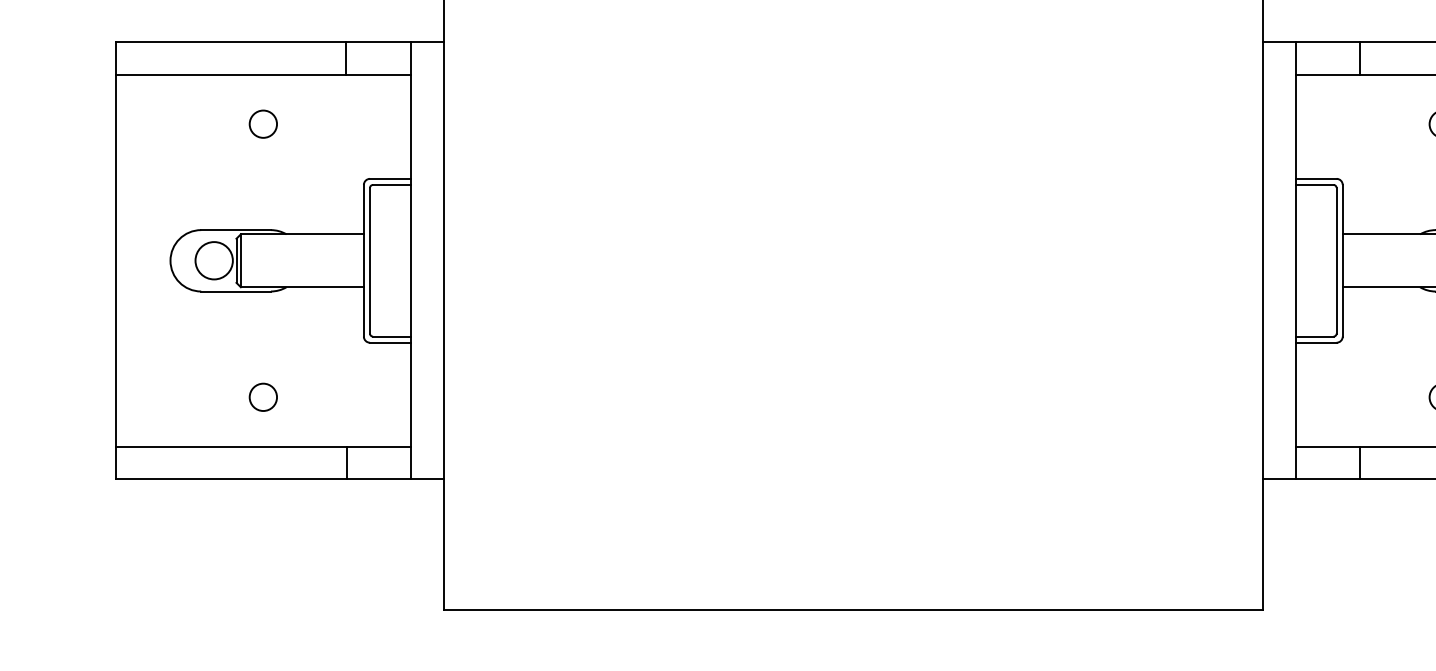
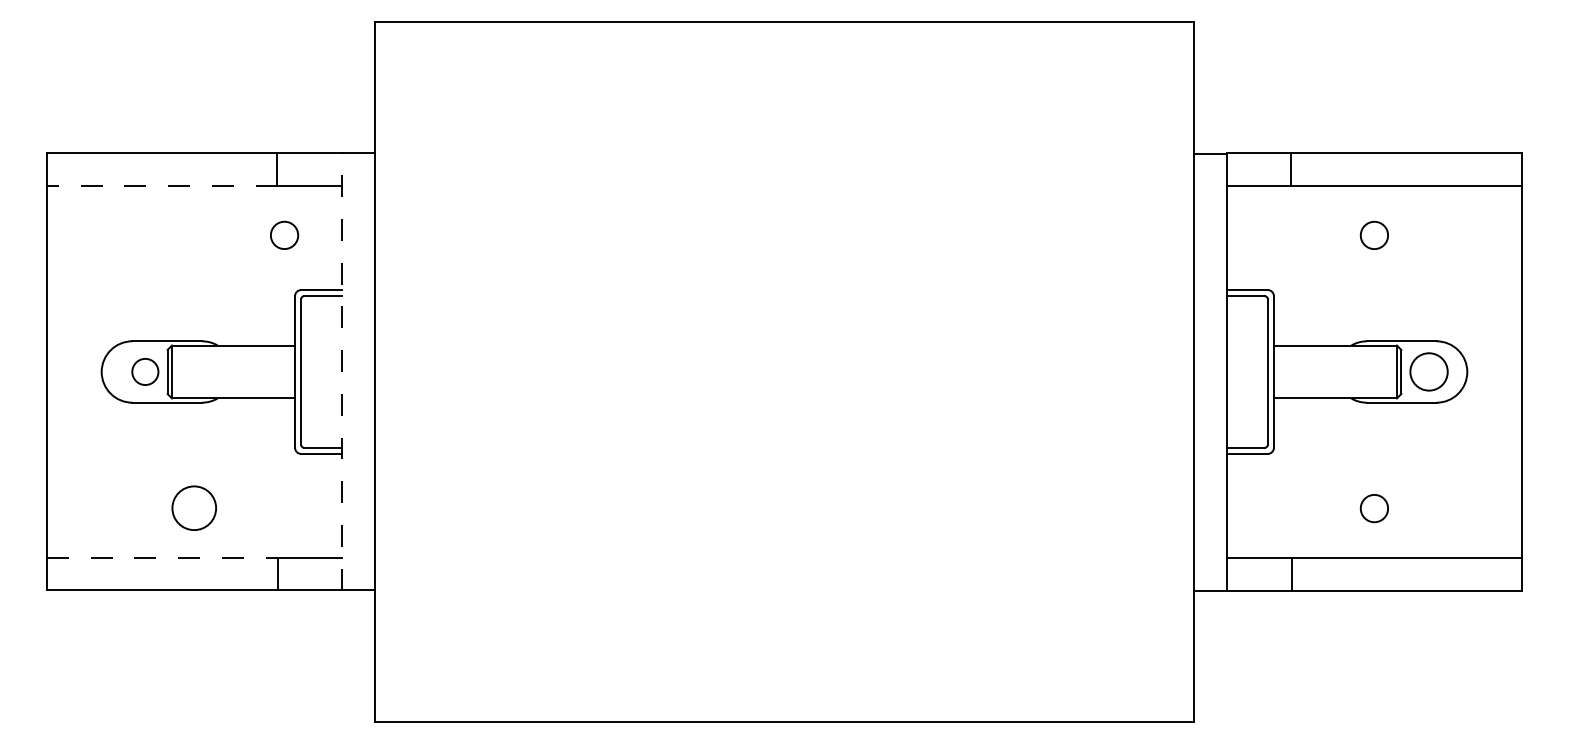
line: (230, 75) -> (161, 186), solid -> dashed
circle: (263, 123) -> (284, 234), moved
circle: (214, 260) -> (145, 371), size x0.7
line: (411, 260) -> (342, 371), solid -> dashed
circle: (263, 397) -> (194, 508), size x1.6
line: (231, 447) -> (162, 558), solid -> dashed

